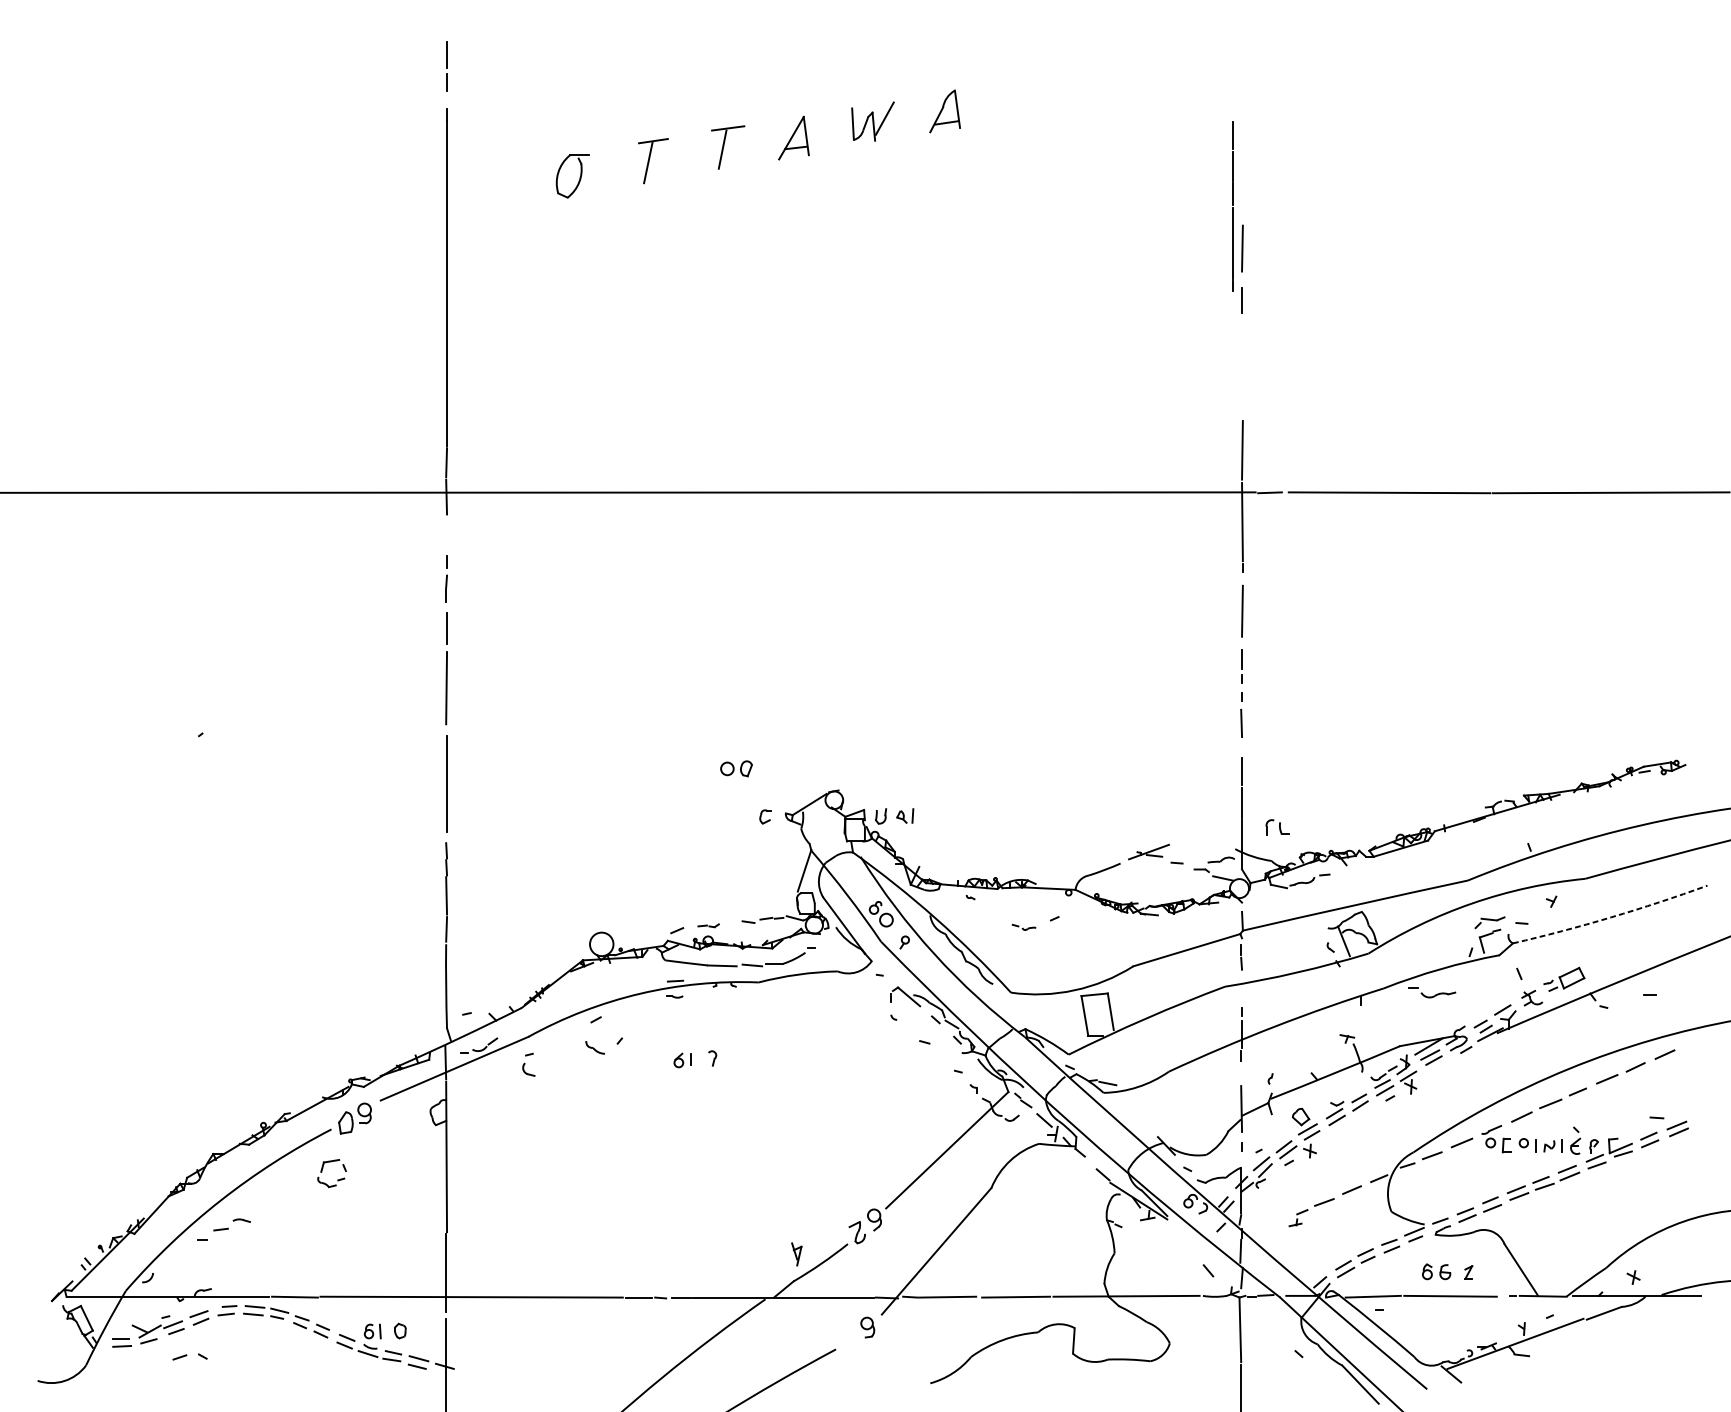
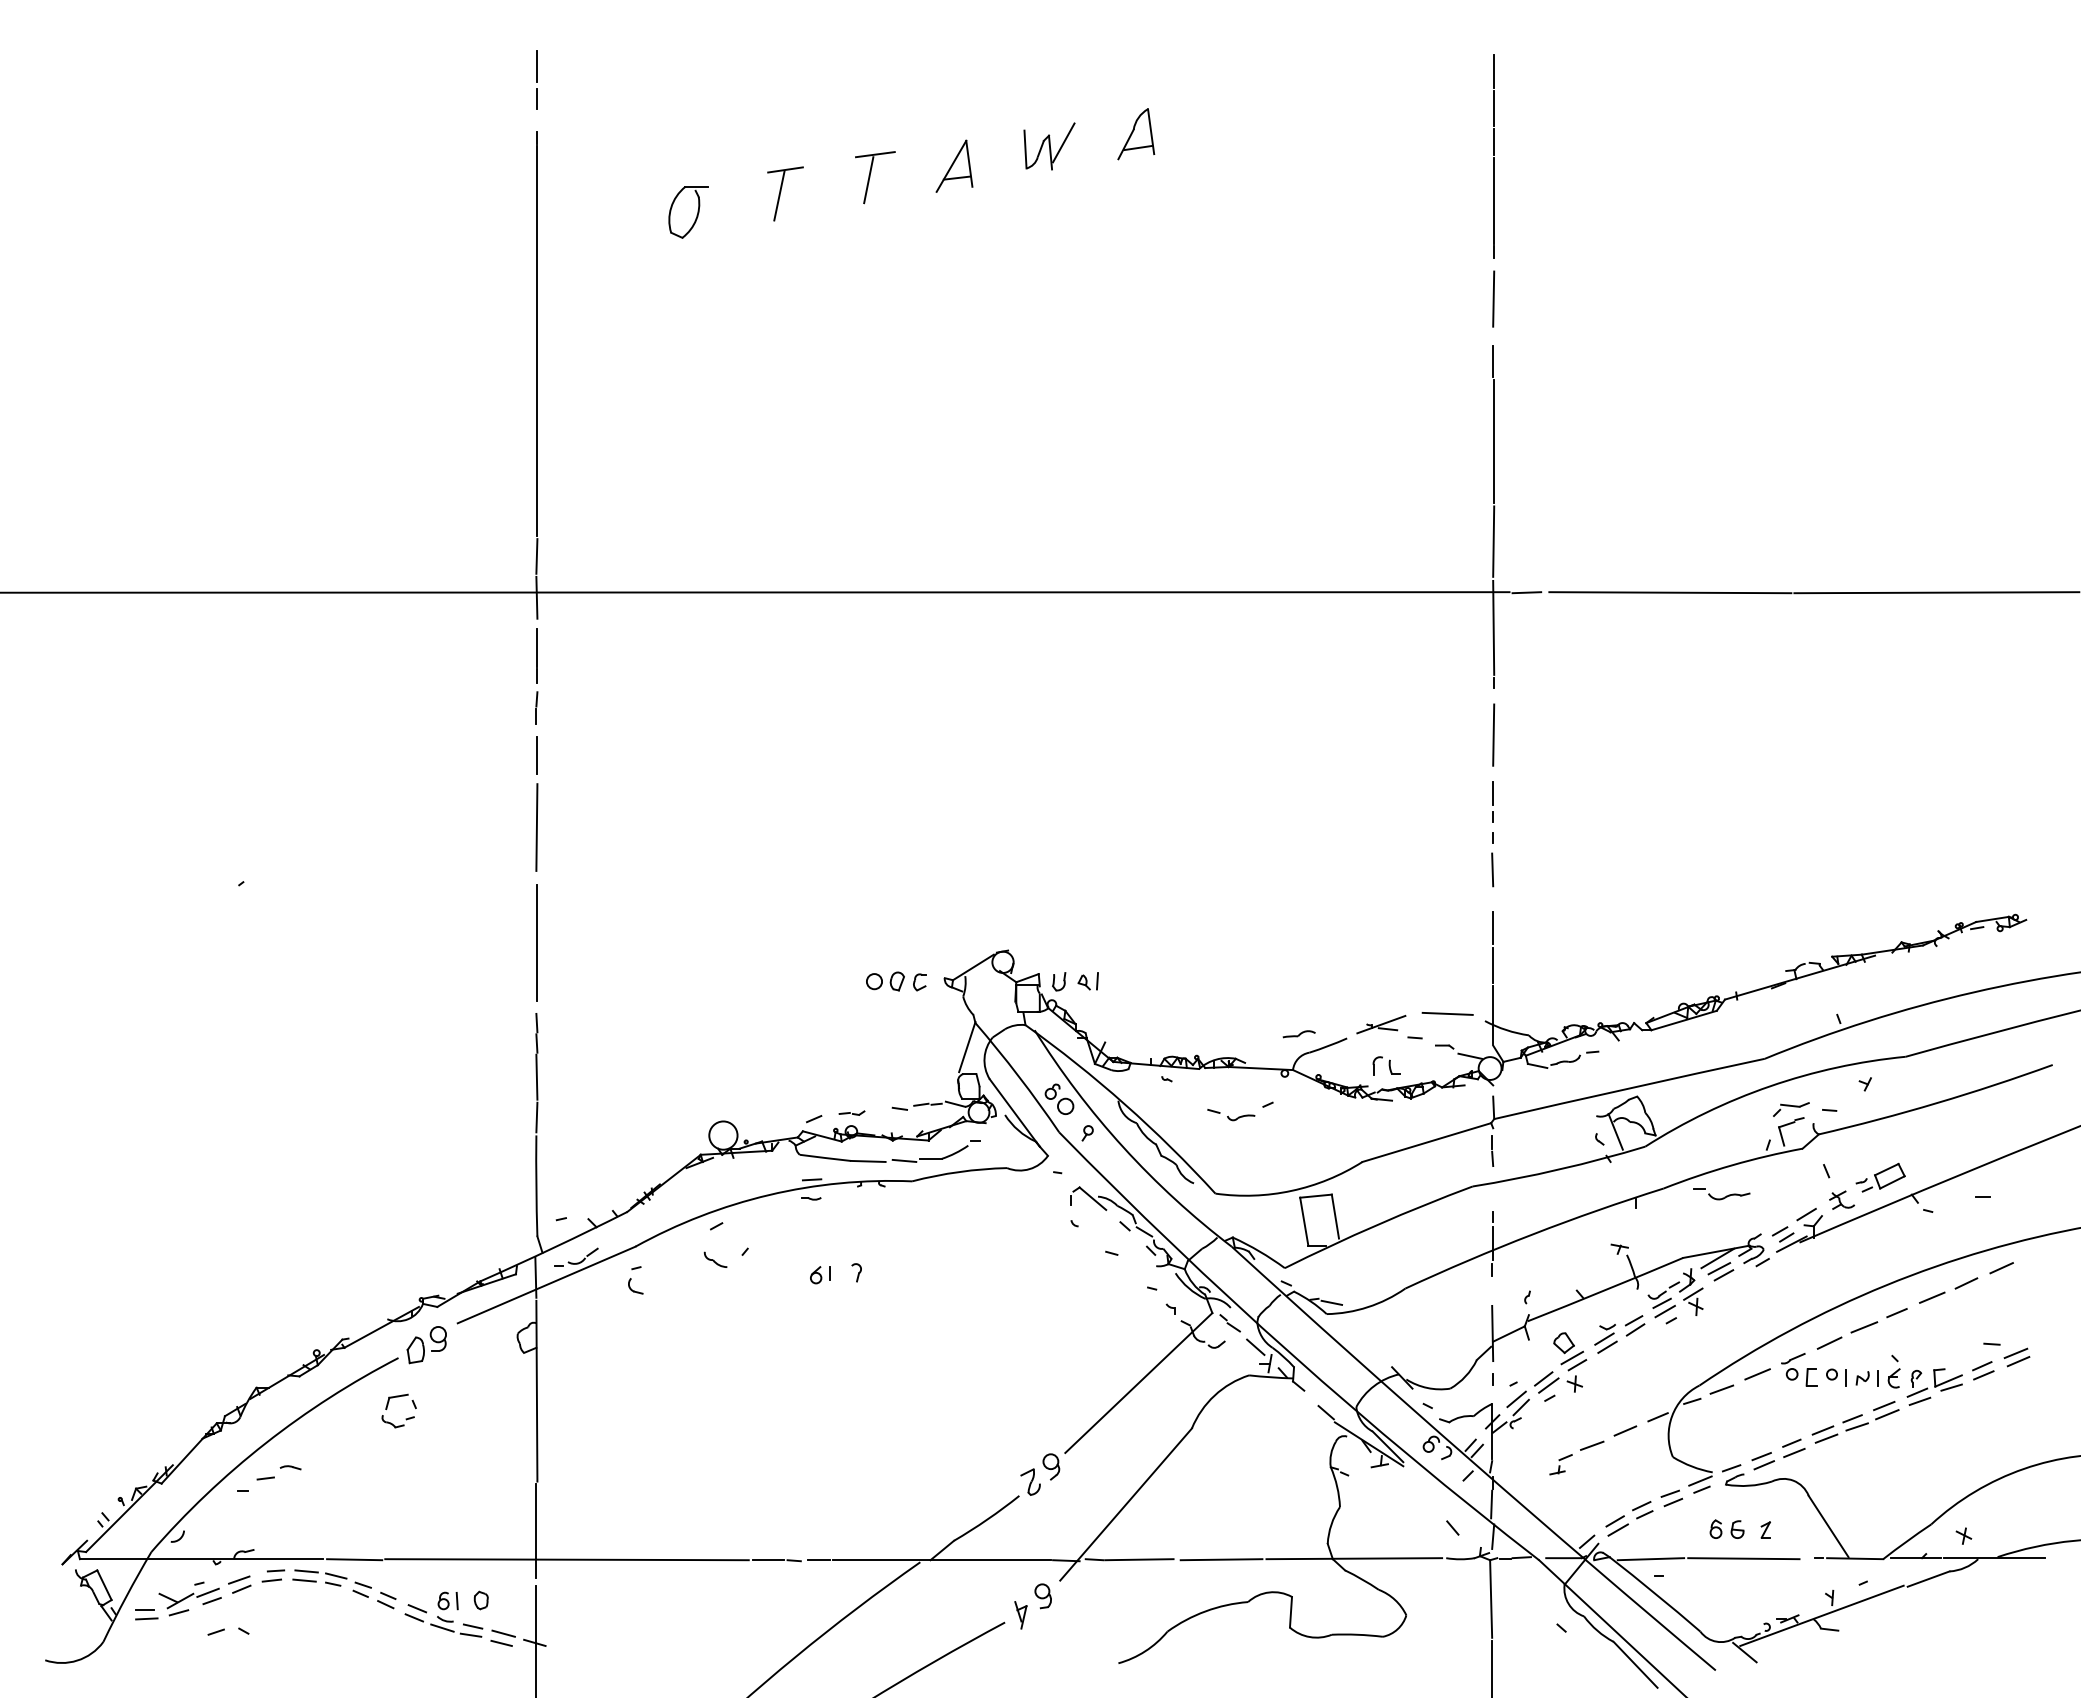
line: (1232, 205) -> (1493, 155), moved
line: (1243, 367) -> (1494, 441), added
line: (447, 538) -> (537, 647), added
part: (736, 768) -> (885, 981), moved
part: (1277, 827) -> (1386, 1065), moved
line: (1204, 842) -> (1447, 1013), added
part: (1220, 860) -> (1298, 1034), moved
arc: (1610, 917) -> (1936, 1103), dashed -> solid
part: (1024, 927) -> (1231, 1115), size x1.67
part: (796, 1254) -> (1020, 1615), moved

